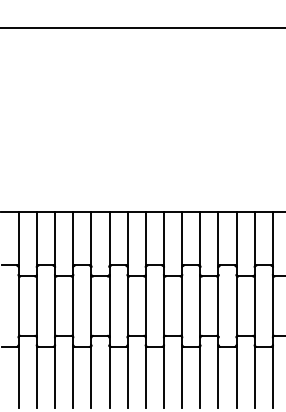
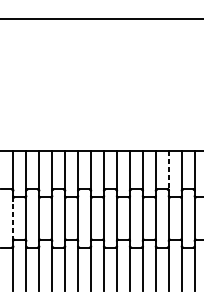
line: (236, 239) -> (168, 170), solid -> dashed
line: (18, 305) -> (13, 218), solid -> dashed

